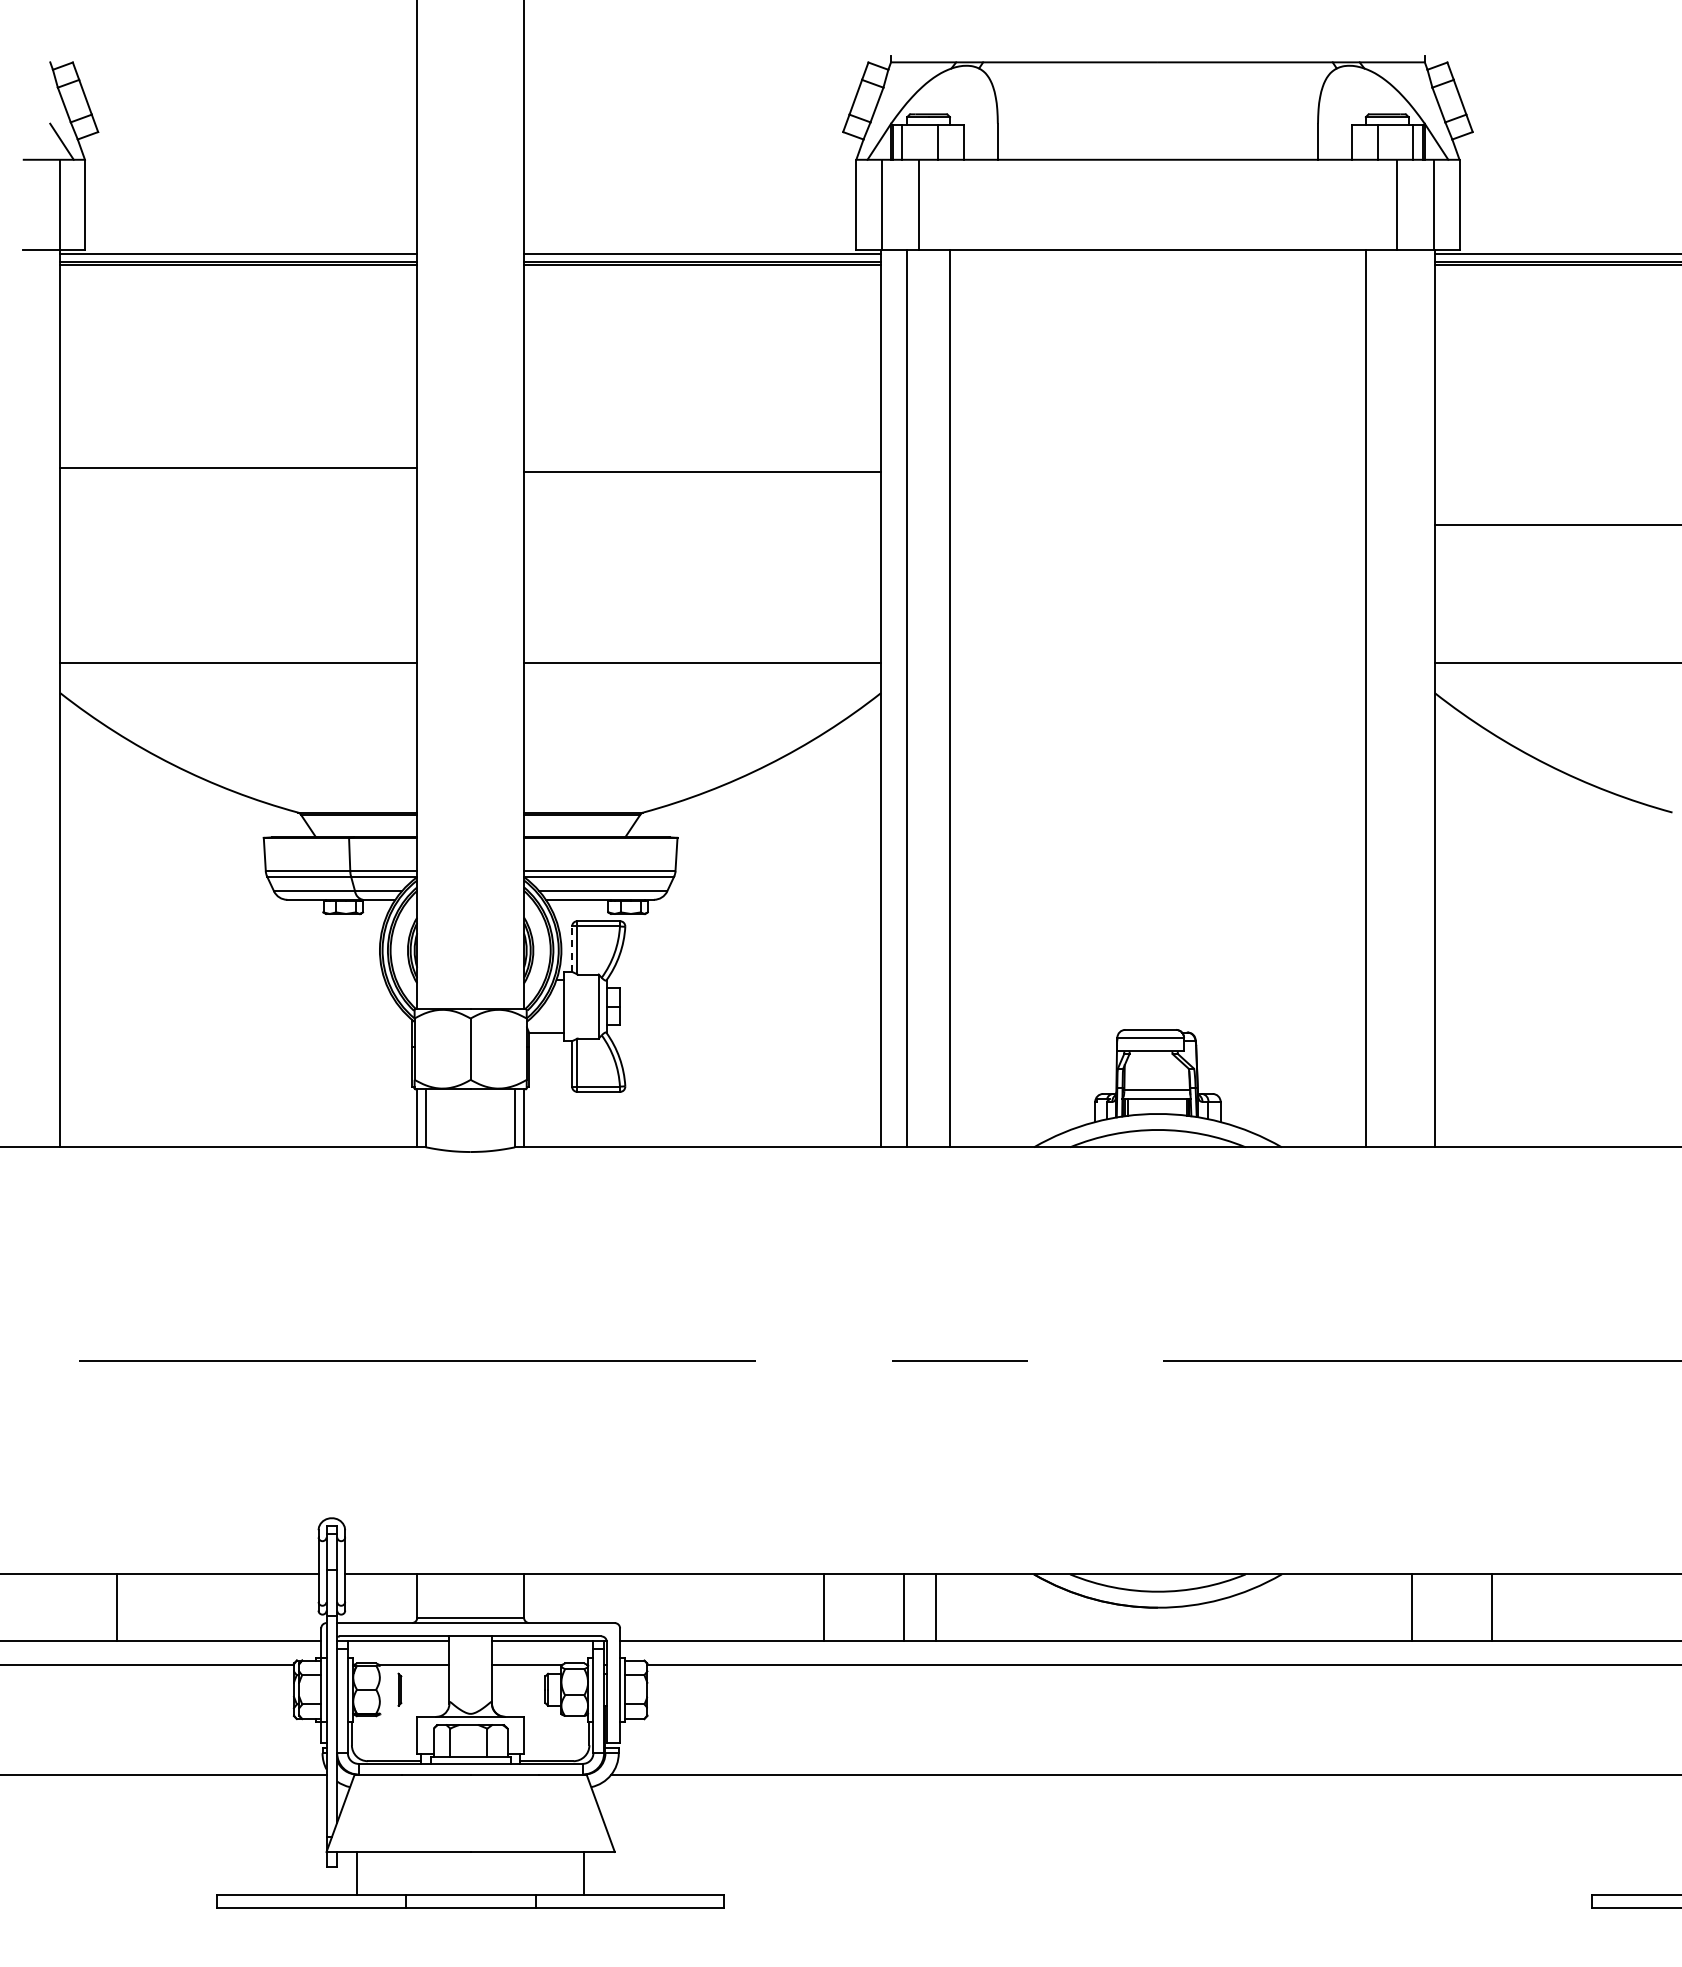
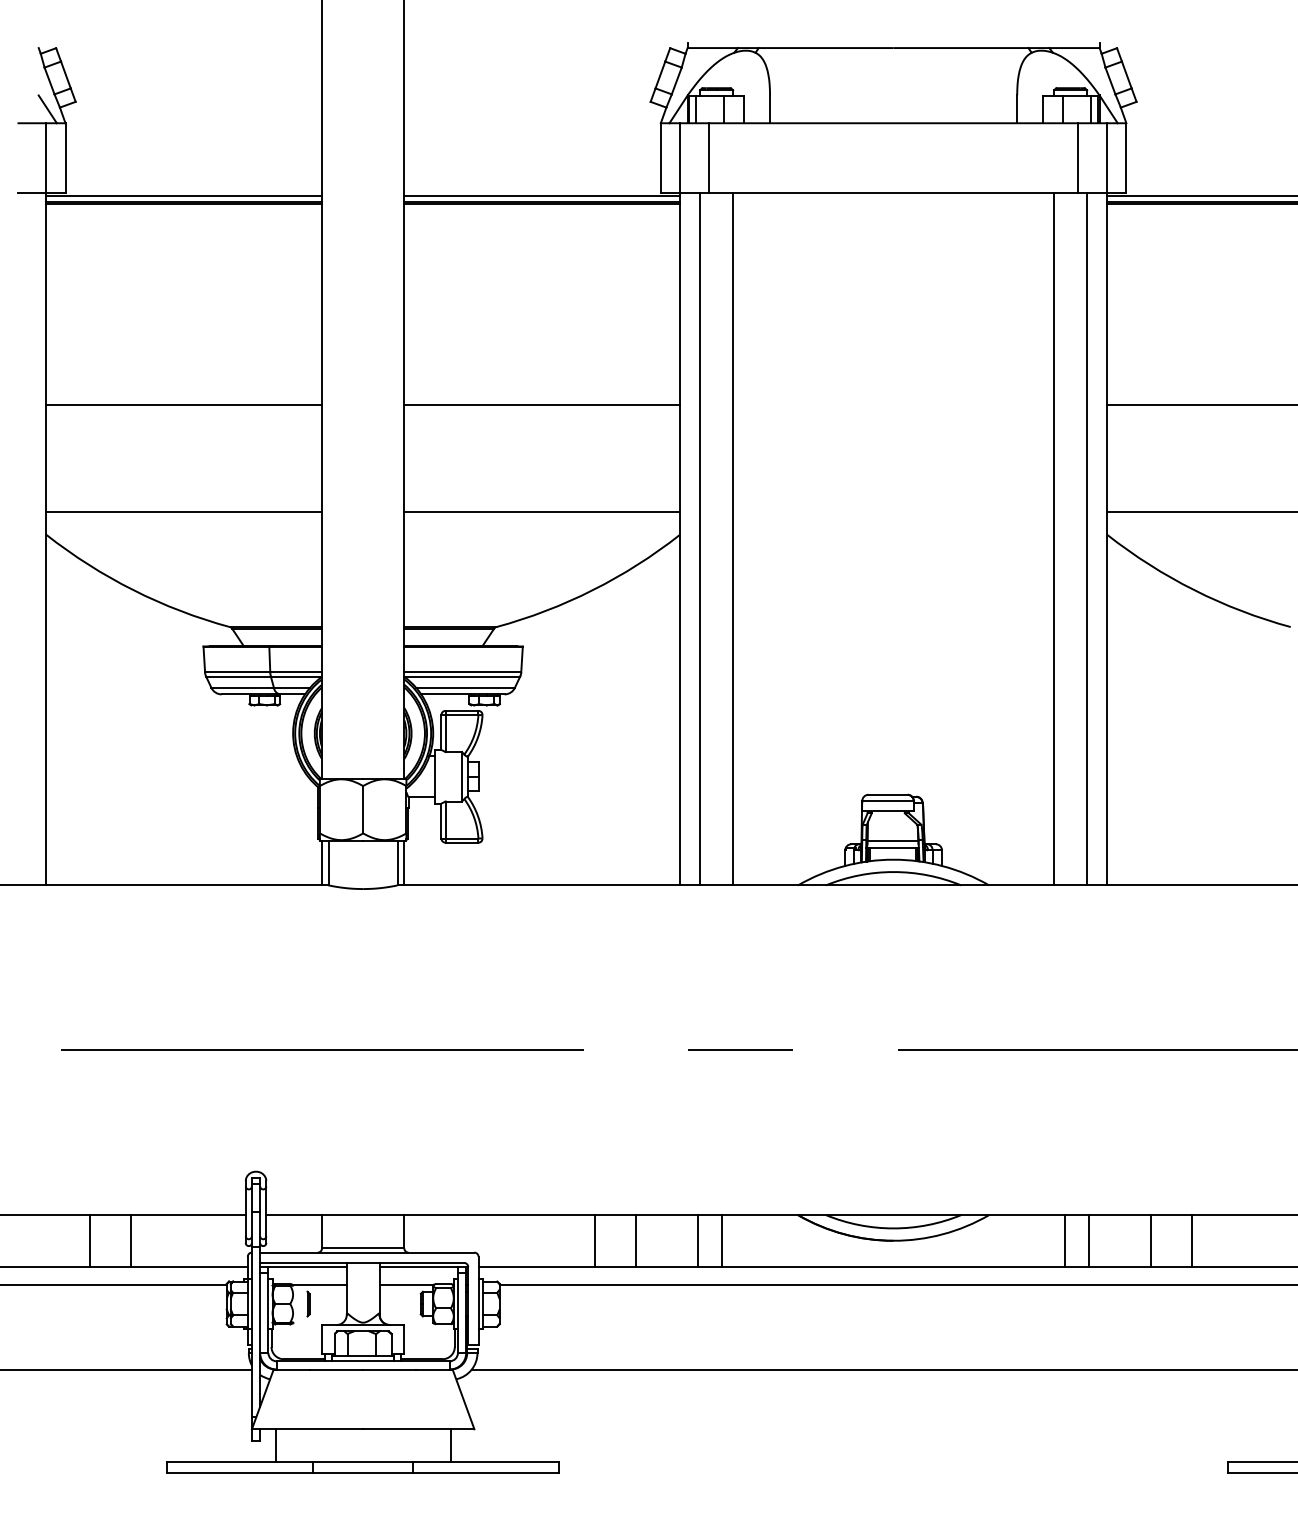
line: (238, 467) -> (183, 404), moved
line: (702, 471) -> (542, 404), moved
line: (1408, 698) -> (1086, 539), added
line: (572, 949) -> (441, 732), dashed -> solid
line: (170, 1607) -> (131, 1240), added
line: (770, 1607) -> (594, 1240), added
line: (1379, 1607) -> (1064, 1240), added
line: (1544, 1607) -> (1191, 1240), added

